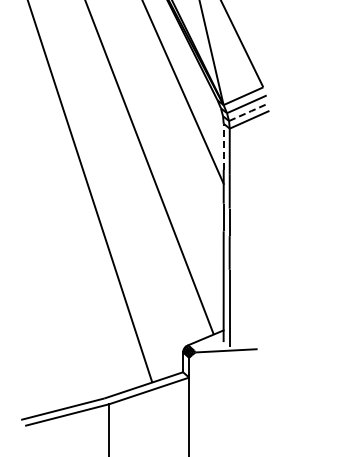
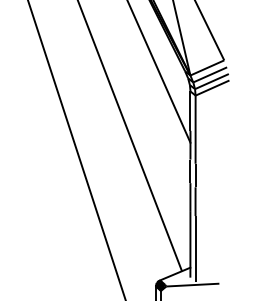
line: (249, 111) -> (212, 80), dashed -> solid
line: (223, 146) -> (190, 110), dashed -> solid

